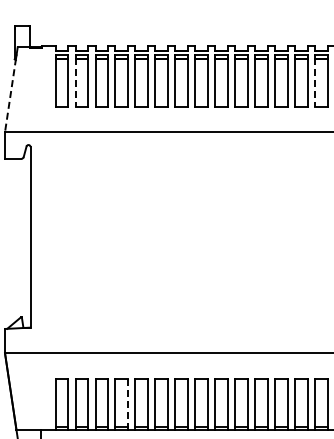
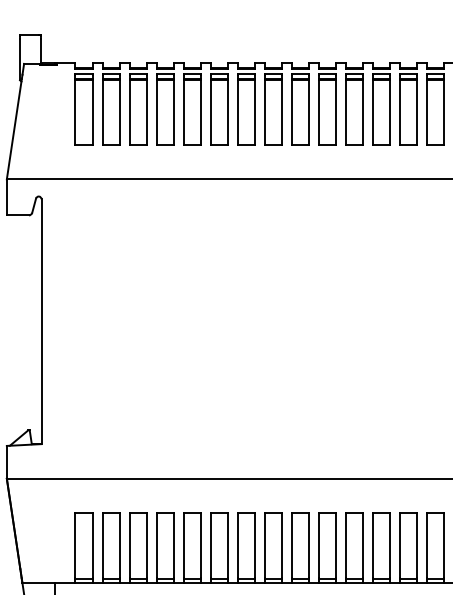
line: (75, 83) -> (102, 113), dashed -> solid
line: (314, 83) -> (426, 113), dashed -> solid
line: (10, 95) -> (14, 129), dashed -> solid
line: (128, 402) -> (174, 545), dashed -> solid

